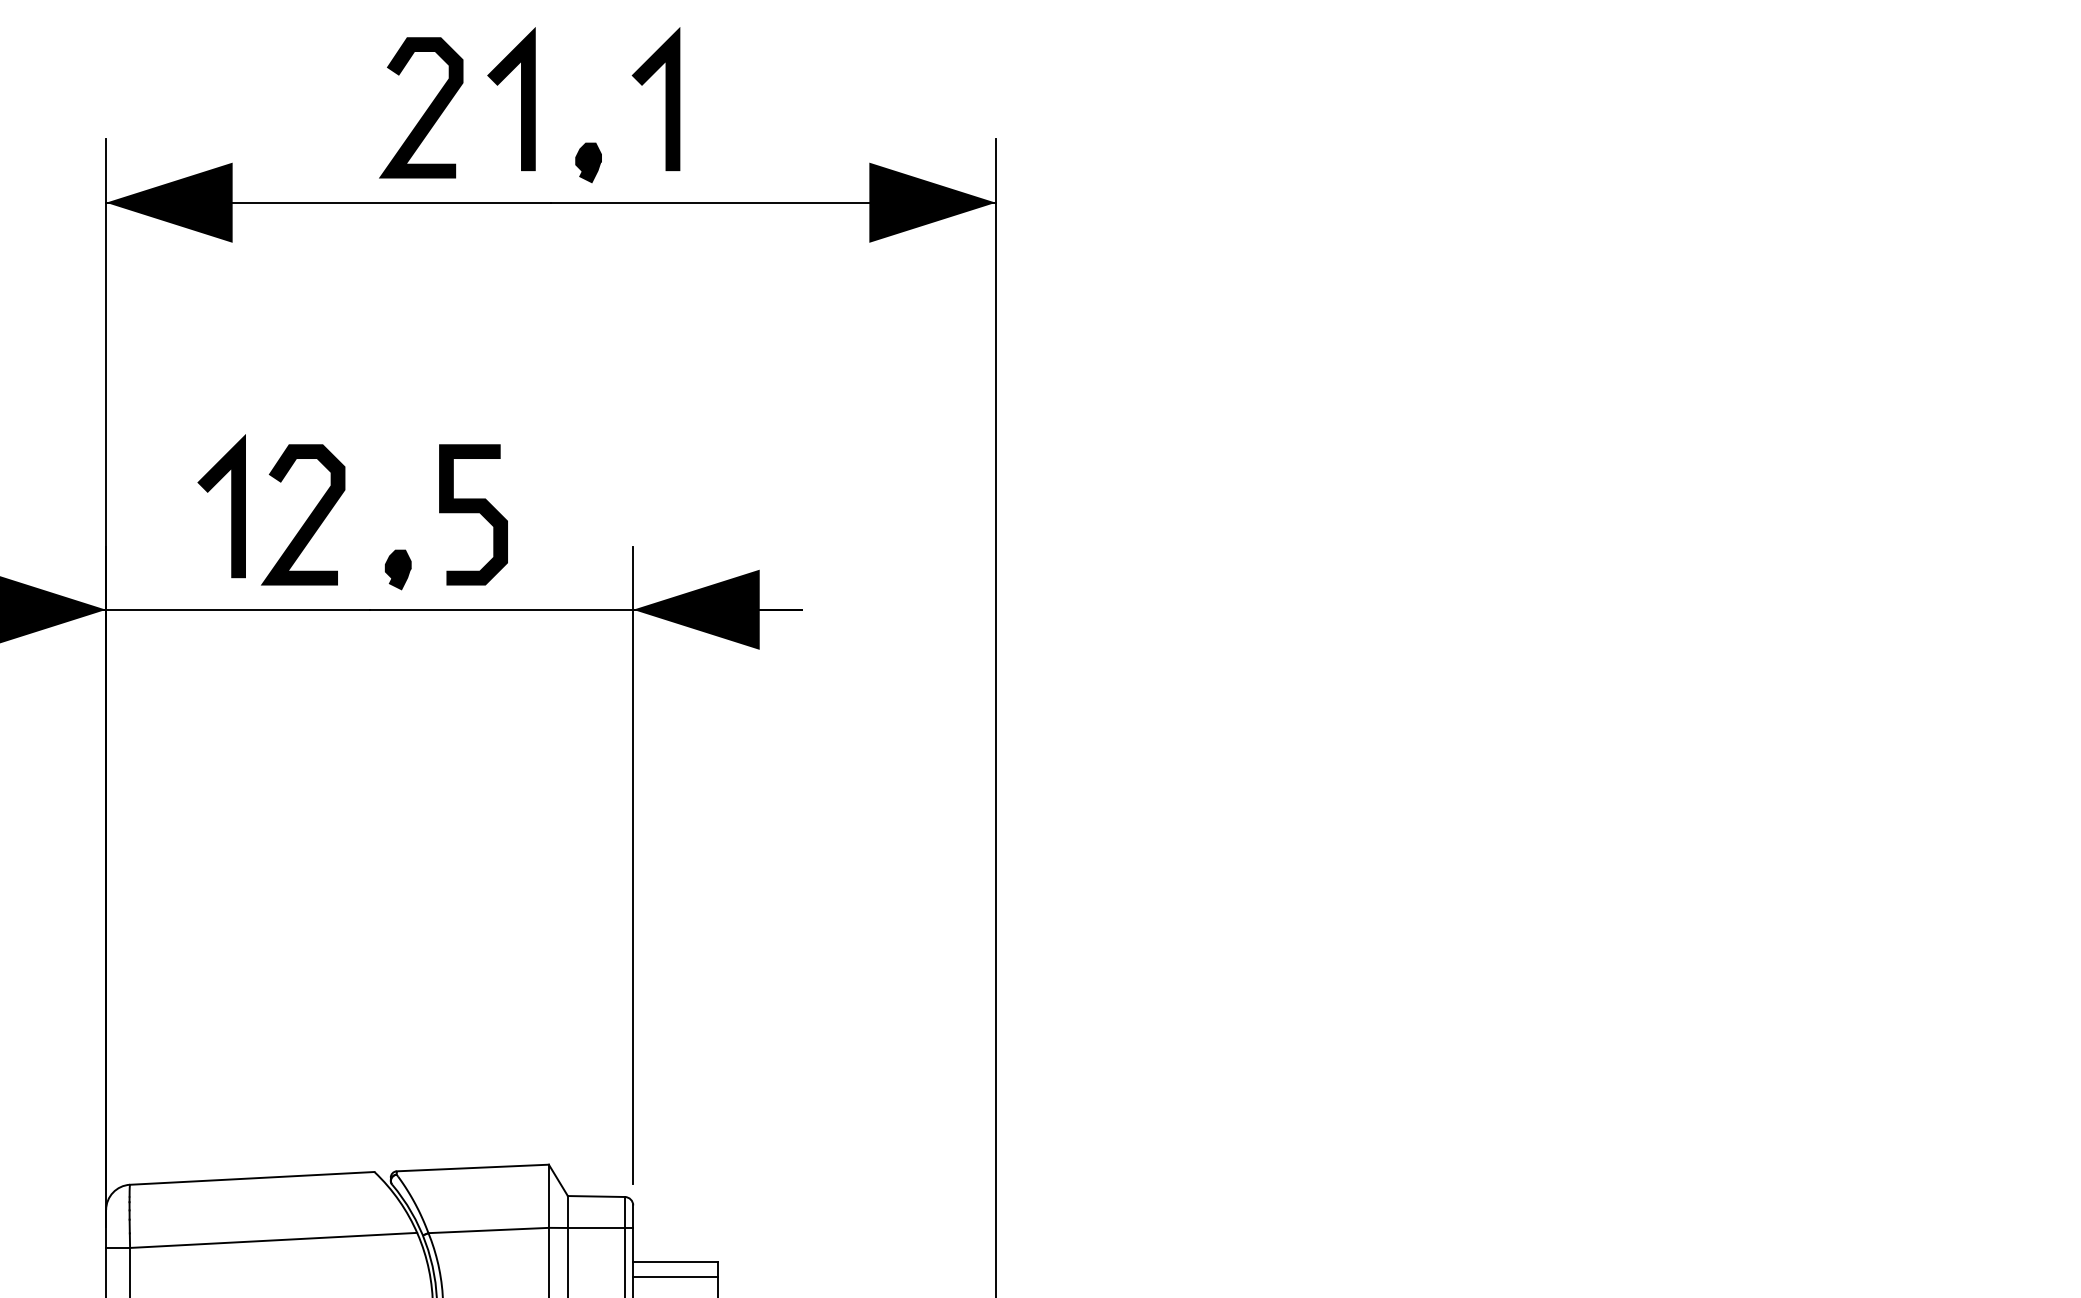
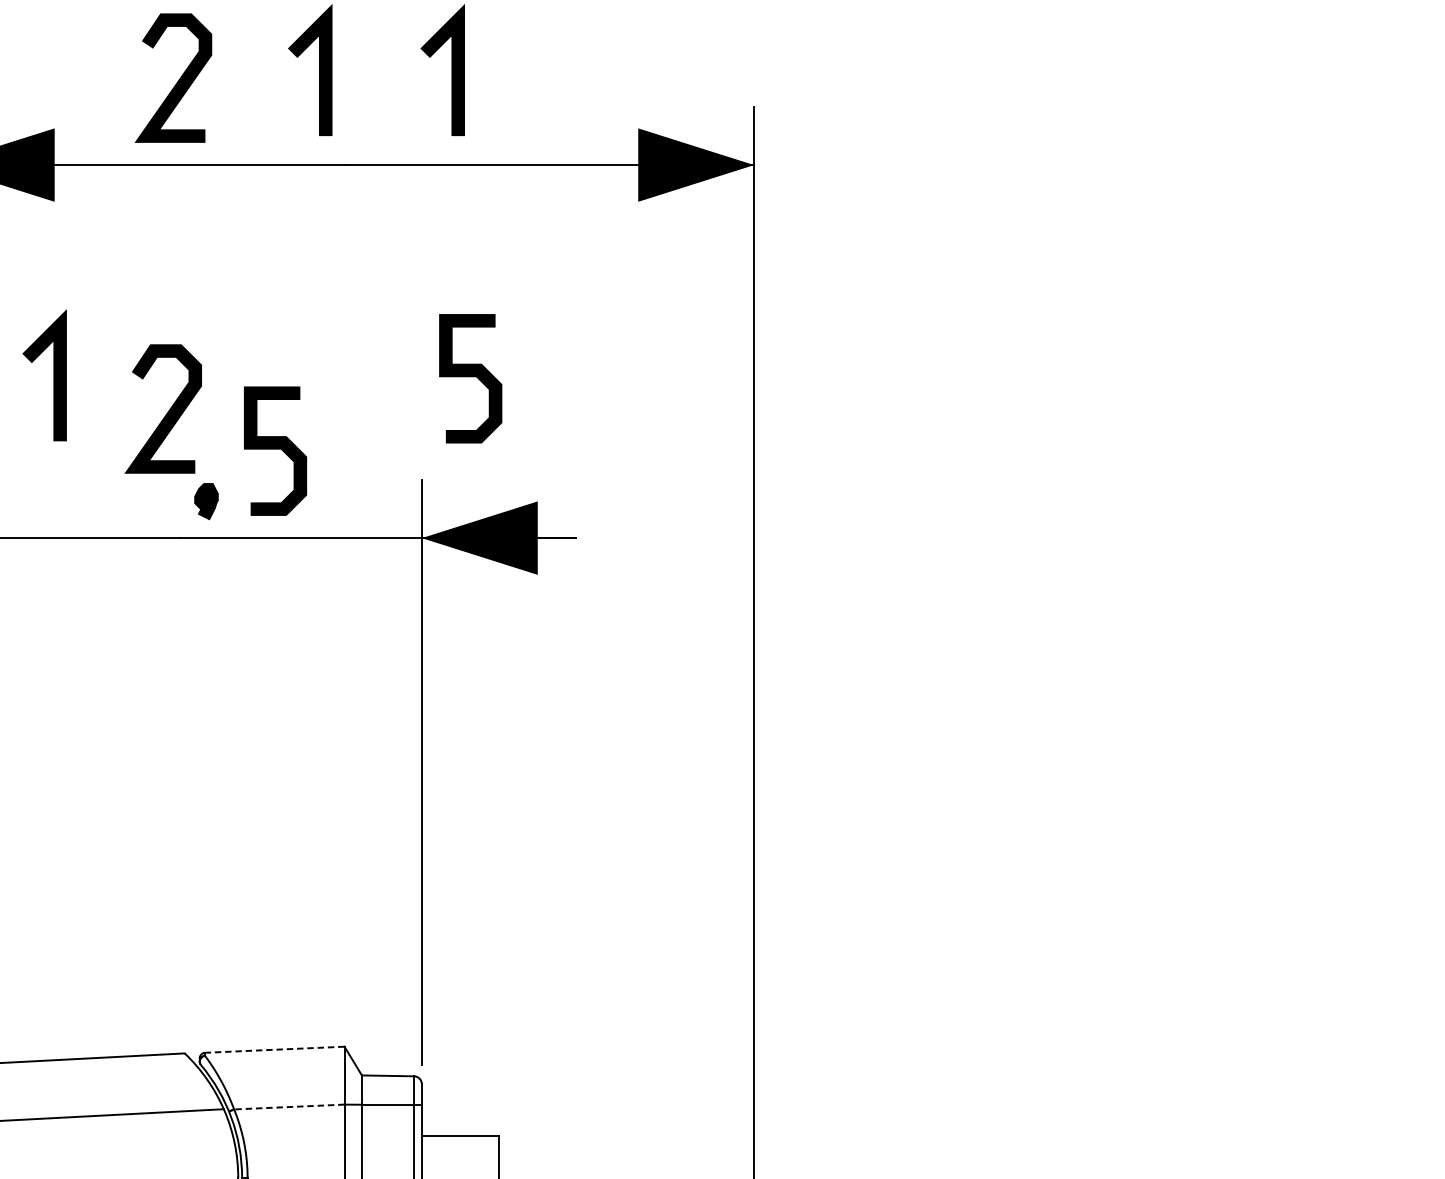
curve: (425, 111) -> (177, 81), moved
part: (588, 162) -> (380, 128), removed
curve: (686, 434) -> (470, 377), added
line: (231, 506) -> (53, 375), moved
curve: (307, 518) -> (167, 412), moved
line: (472, 1168) -> (274, 1050), solid -> dashed
line: (488, 1230) -> (289, 1107), solid -> dashed
line: (675, 1277) -> (460, 1150), removed

